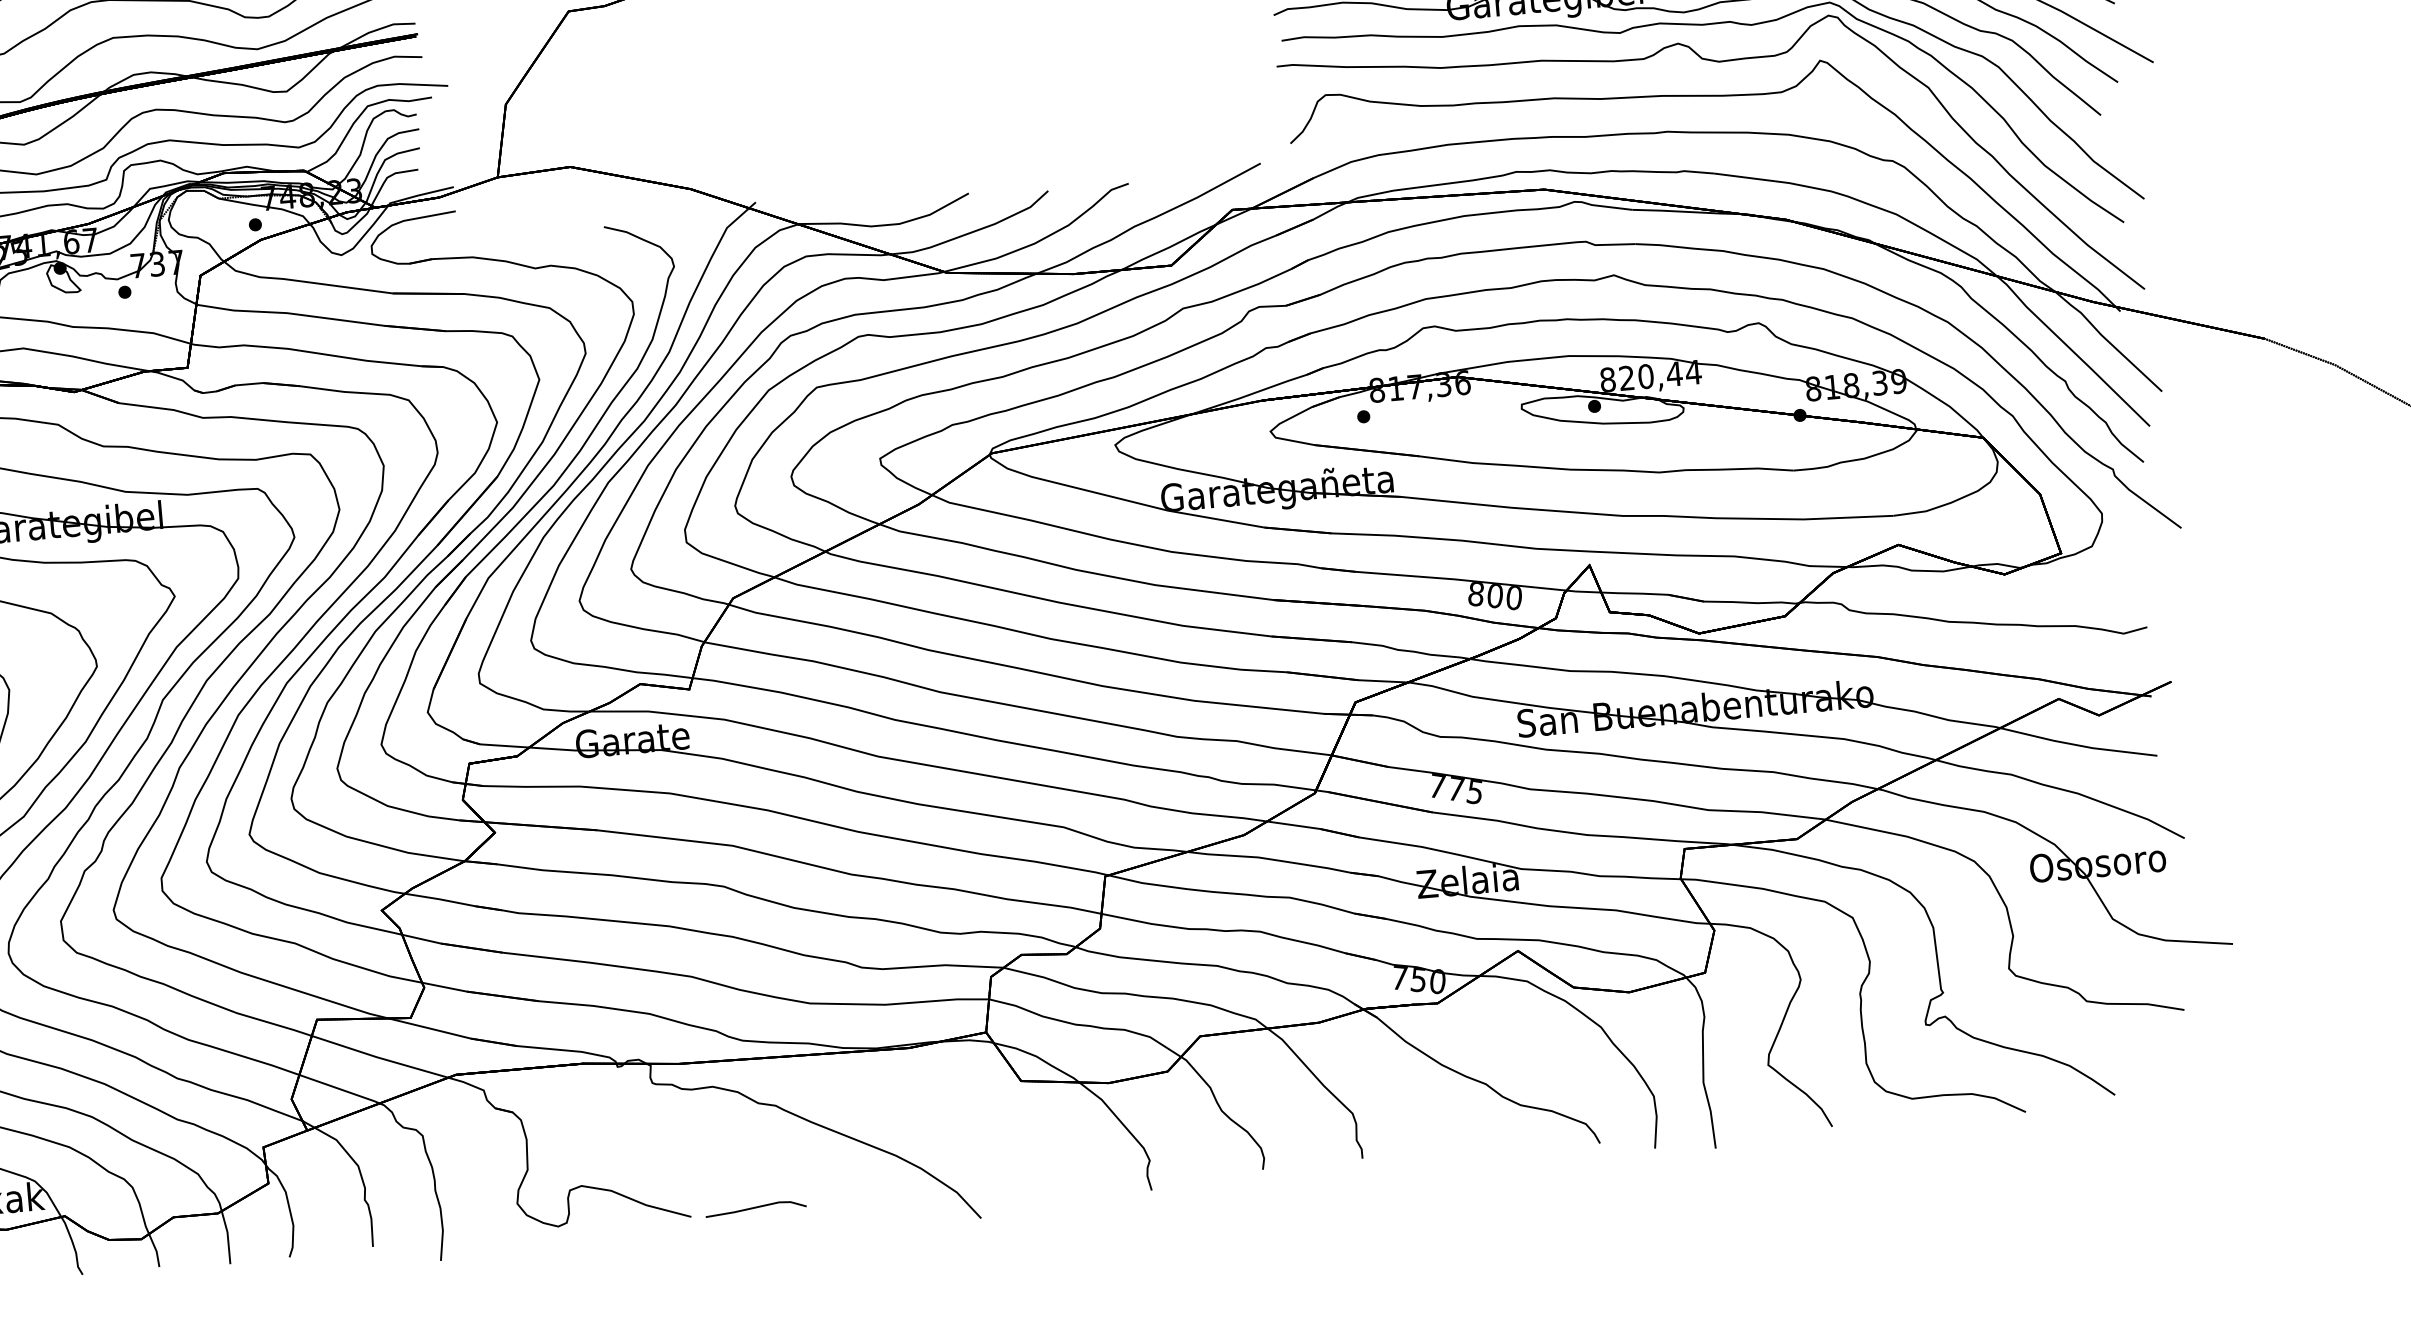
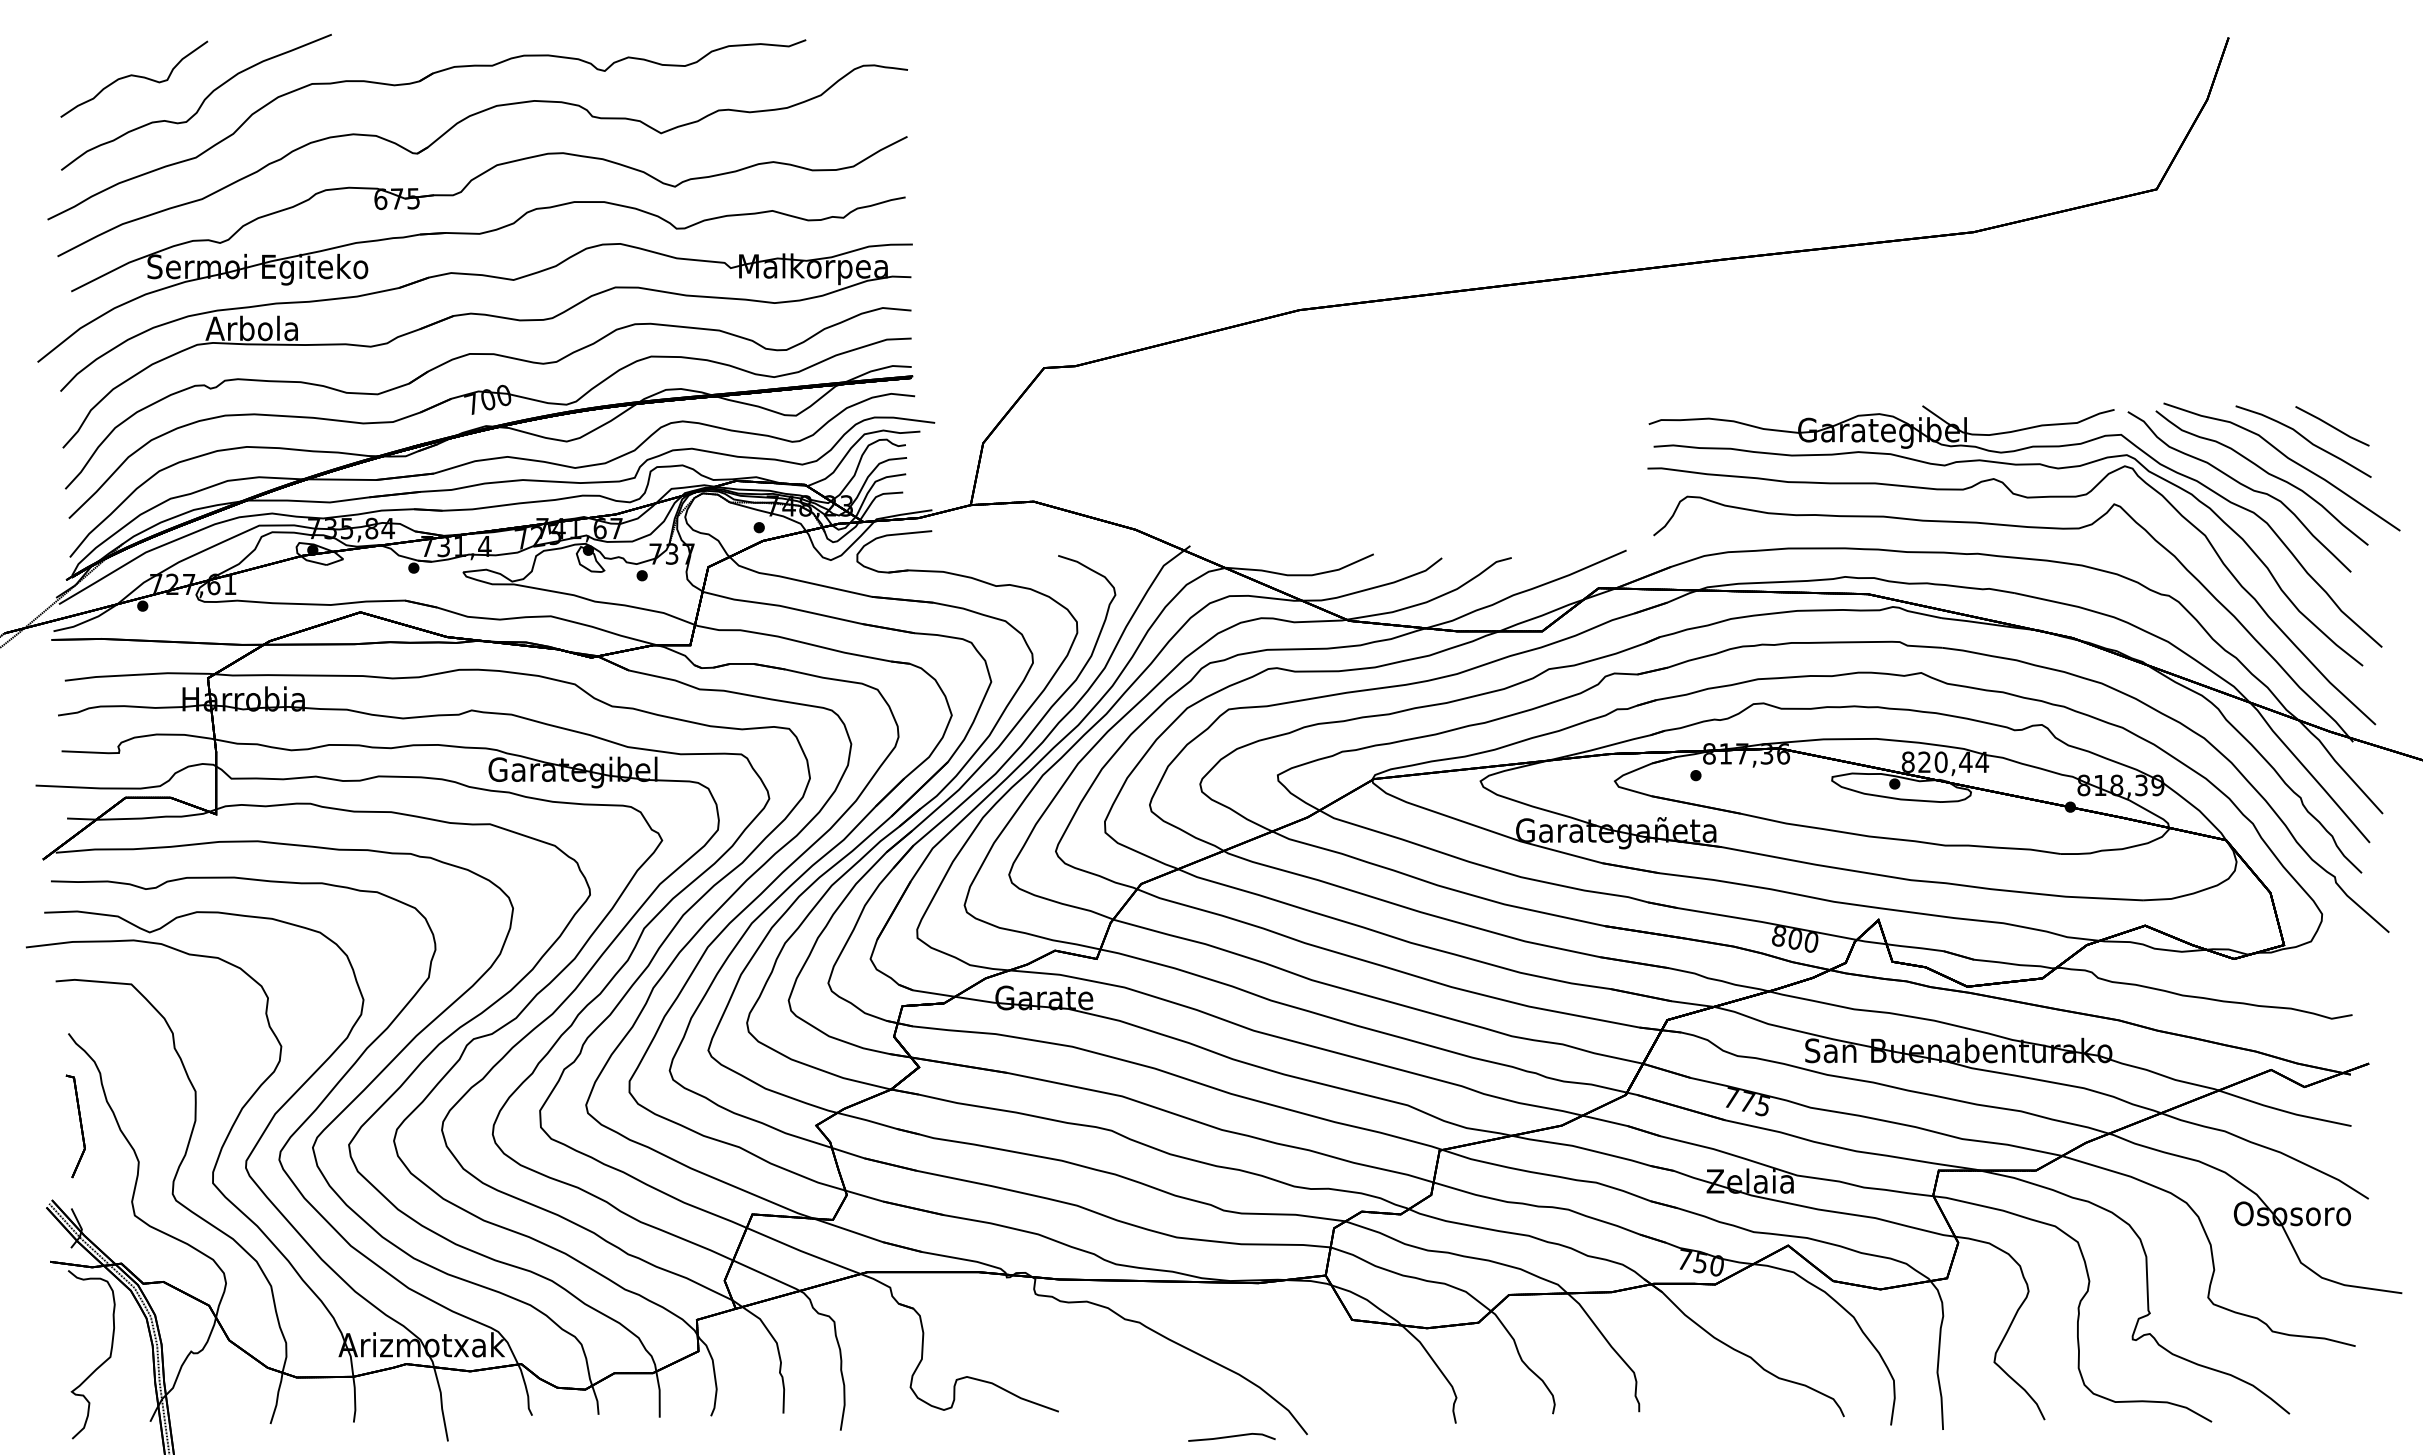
line: (755, 1208) -> (1231, 1437), moved

